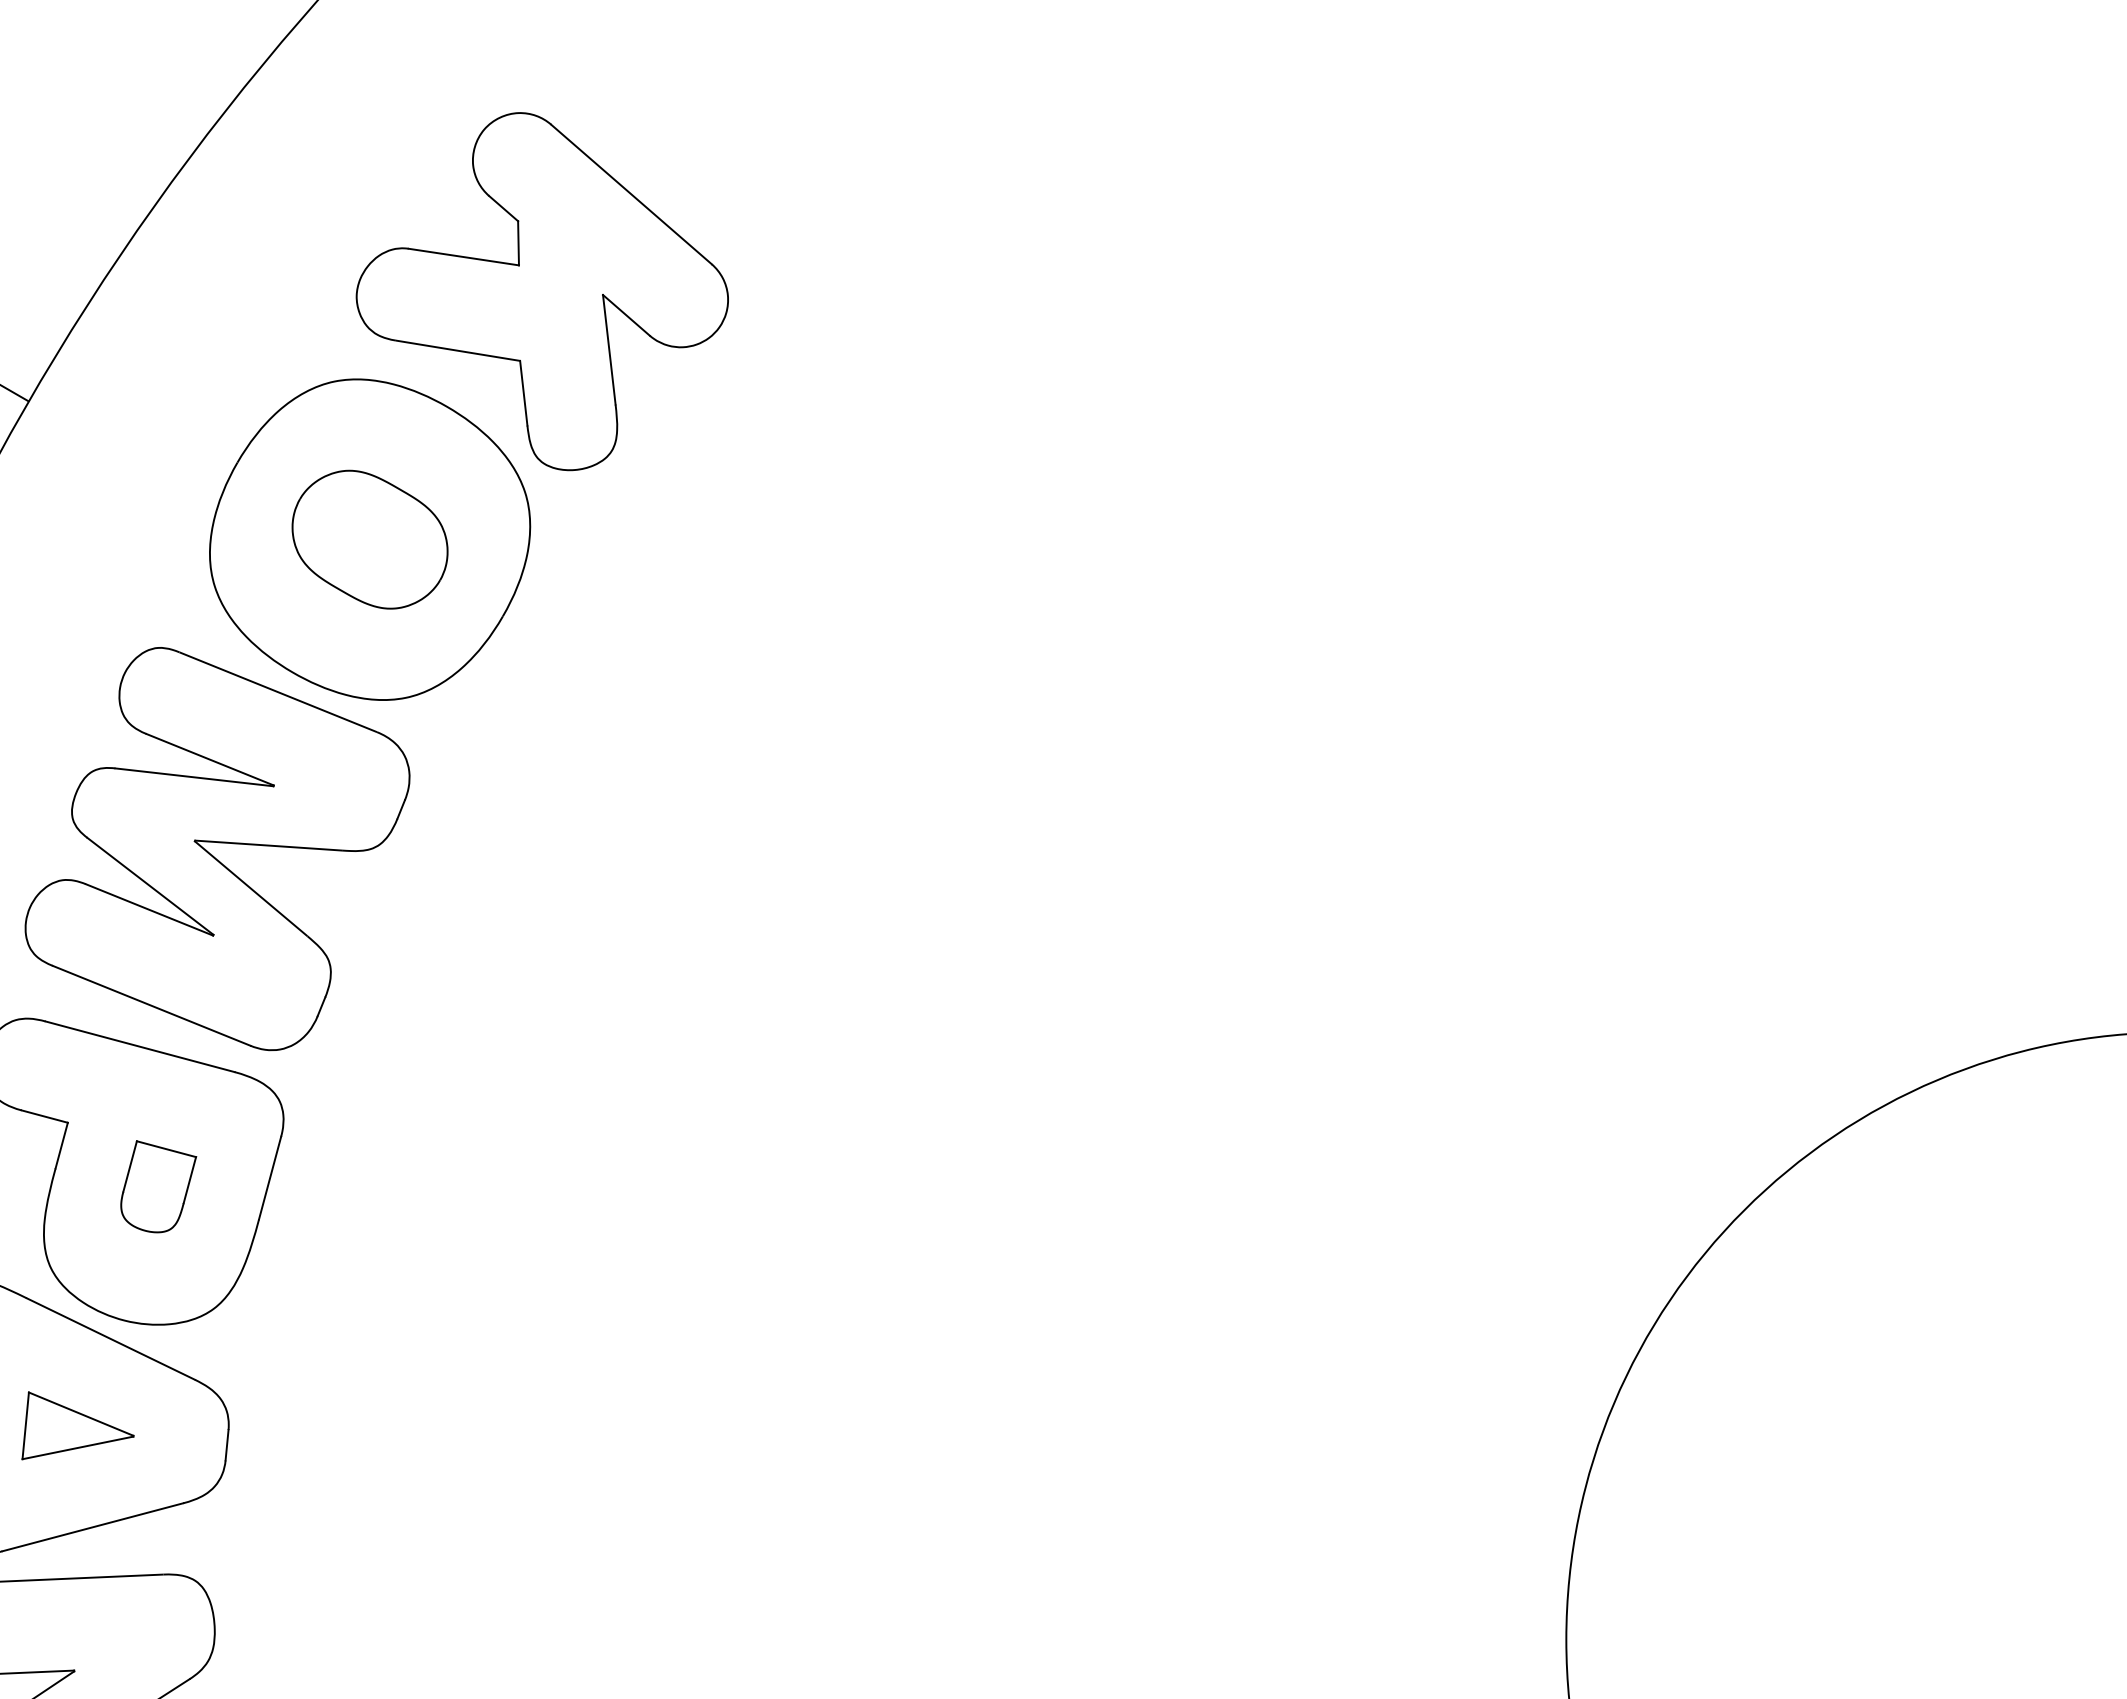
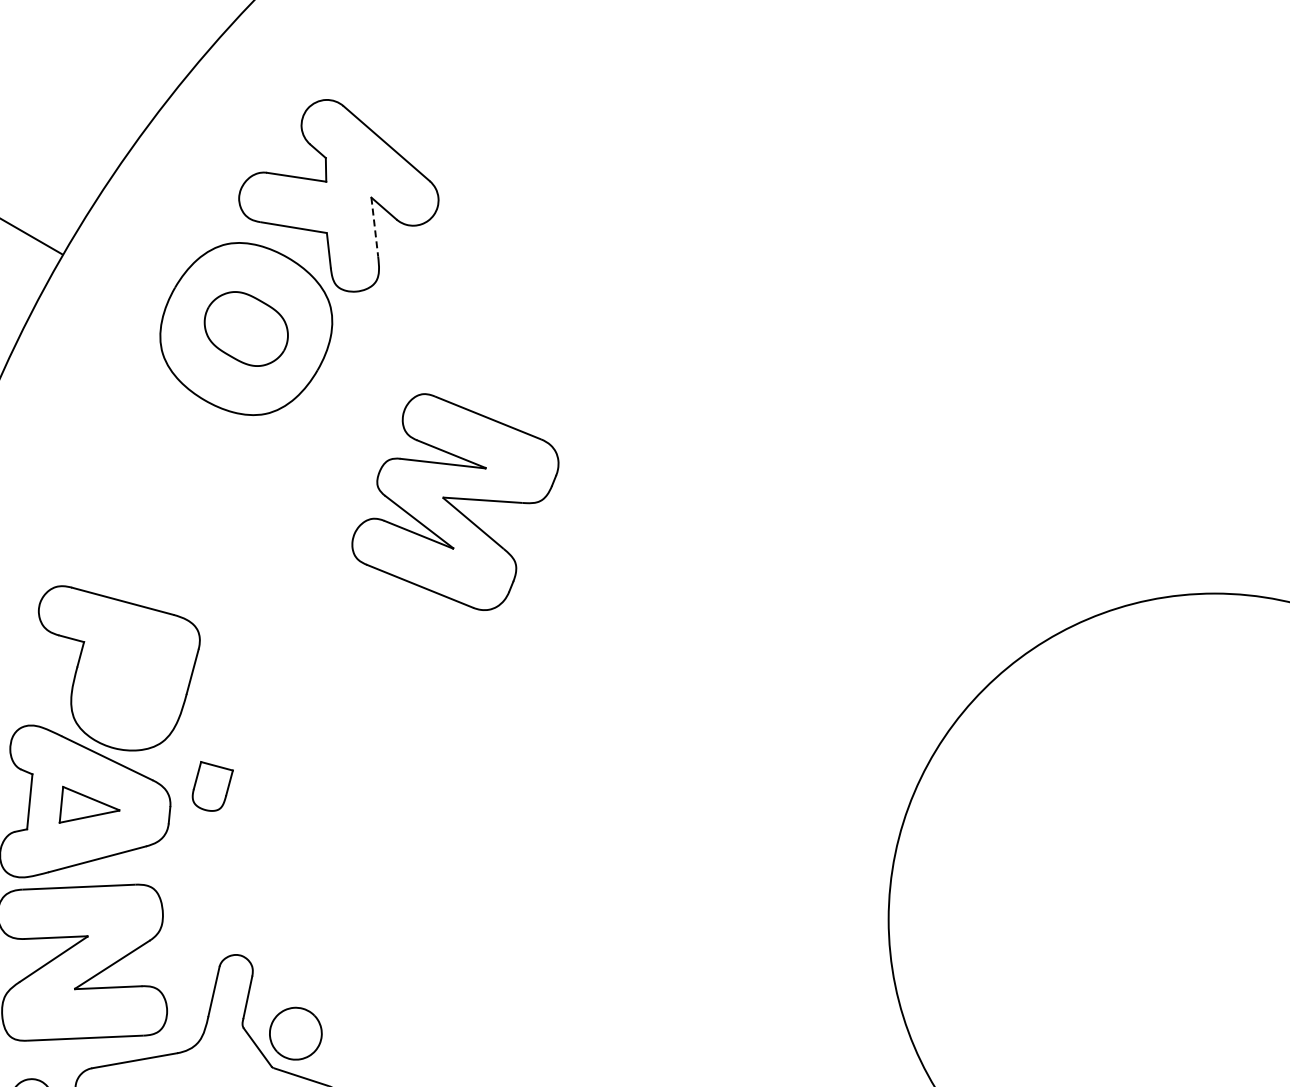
line: (608, 350) -> (374, 227), solid -> dashed
part: (217, 847) -> (455, 501), moved
part: (158, 1186) -> (212, 786), moved

